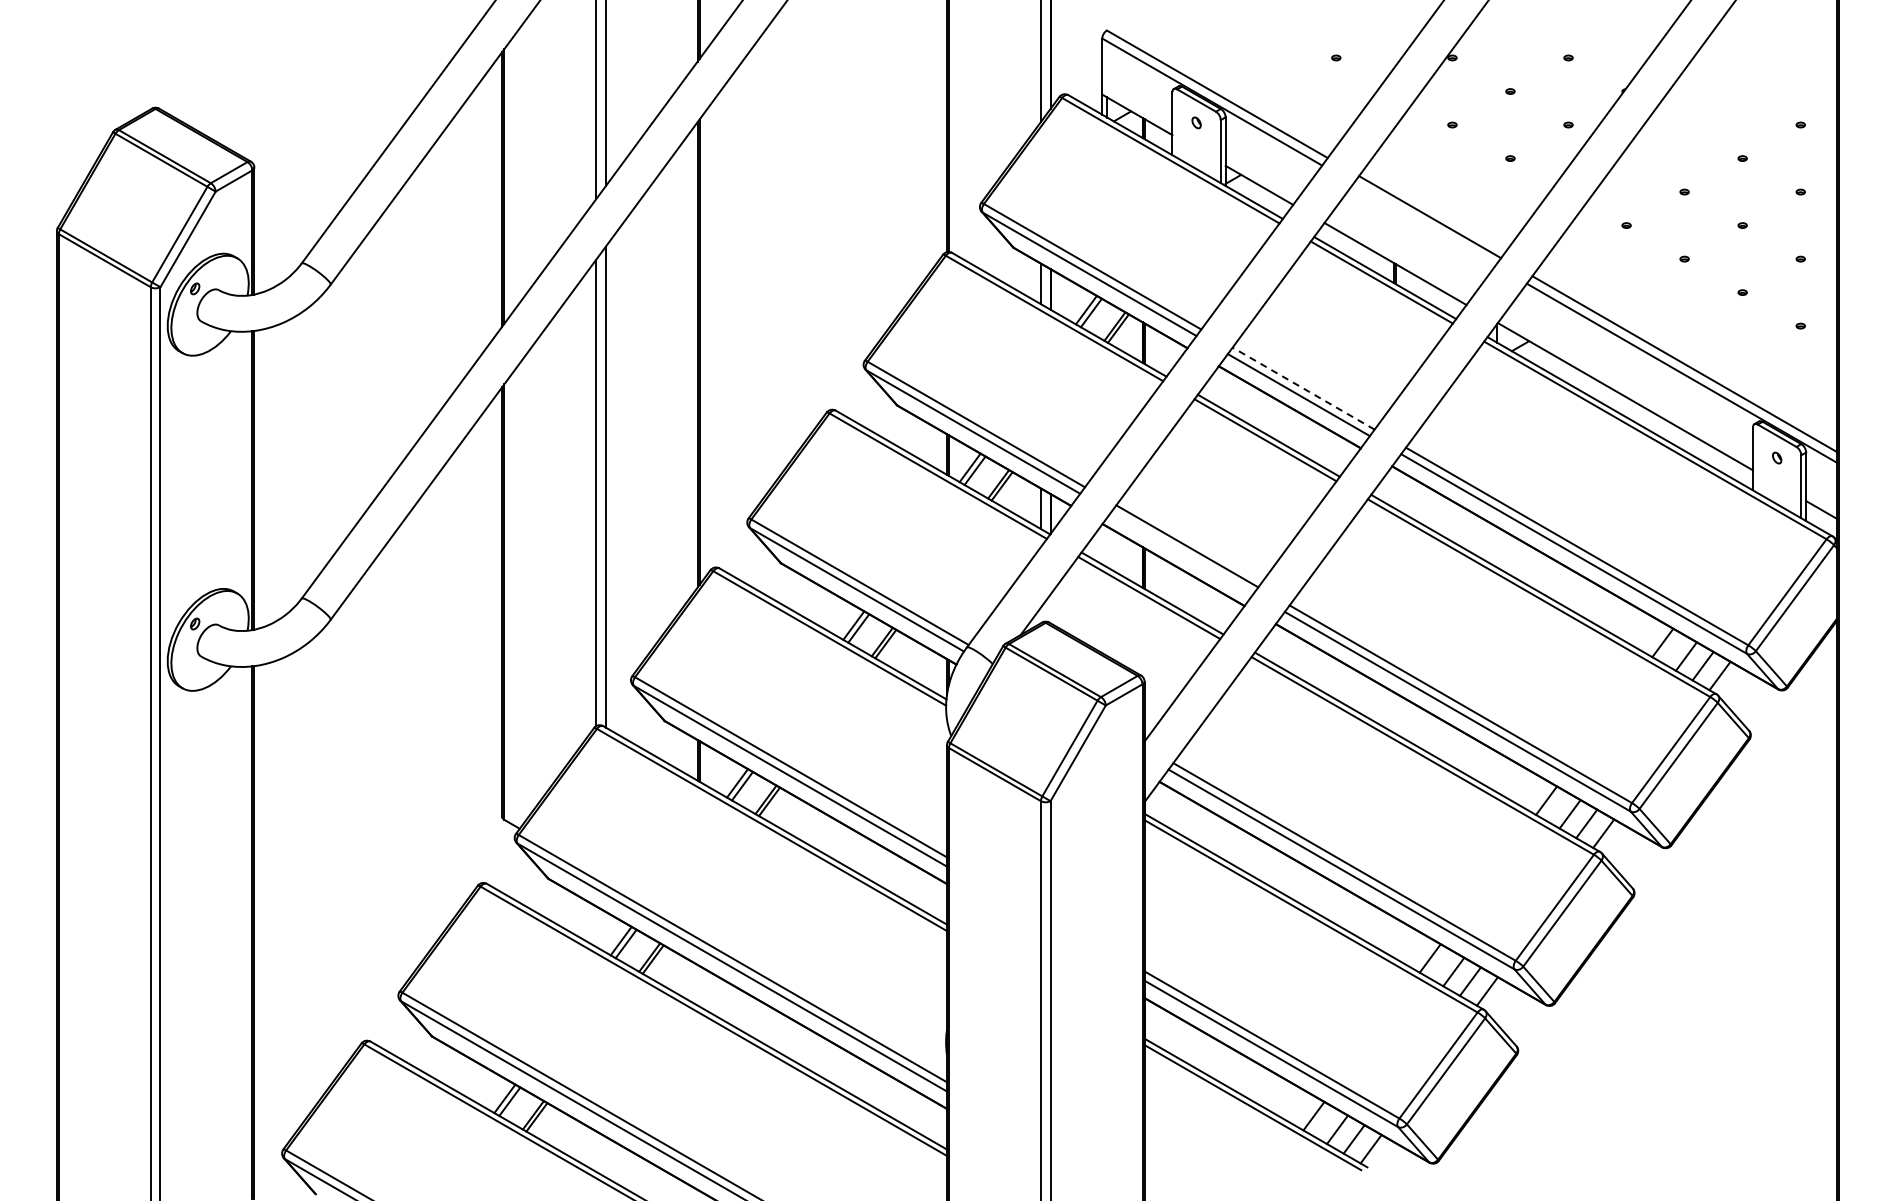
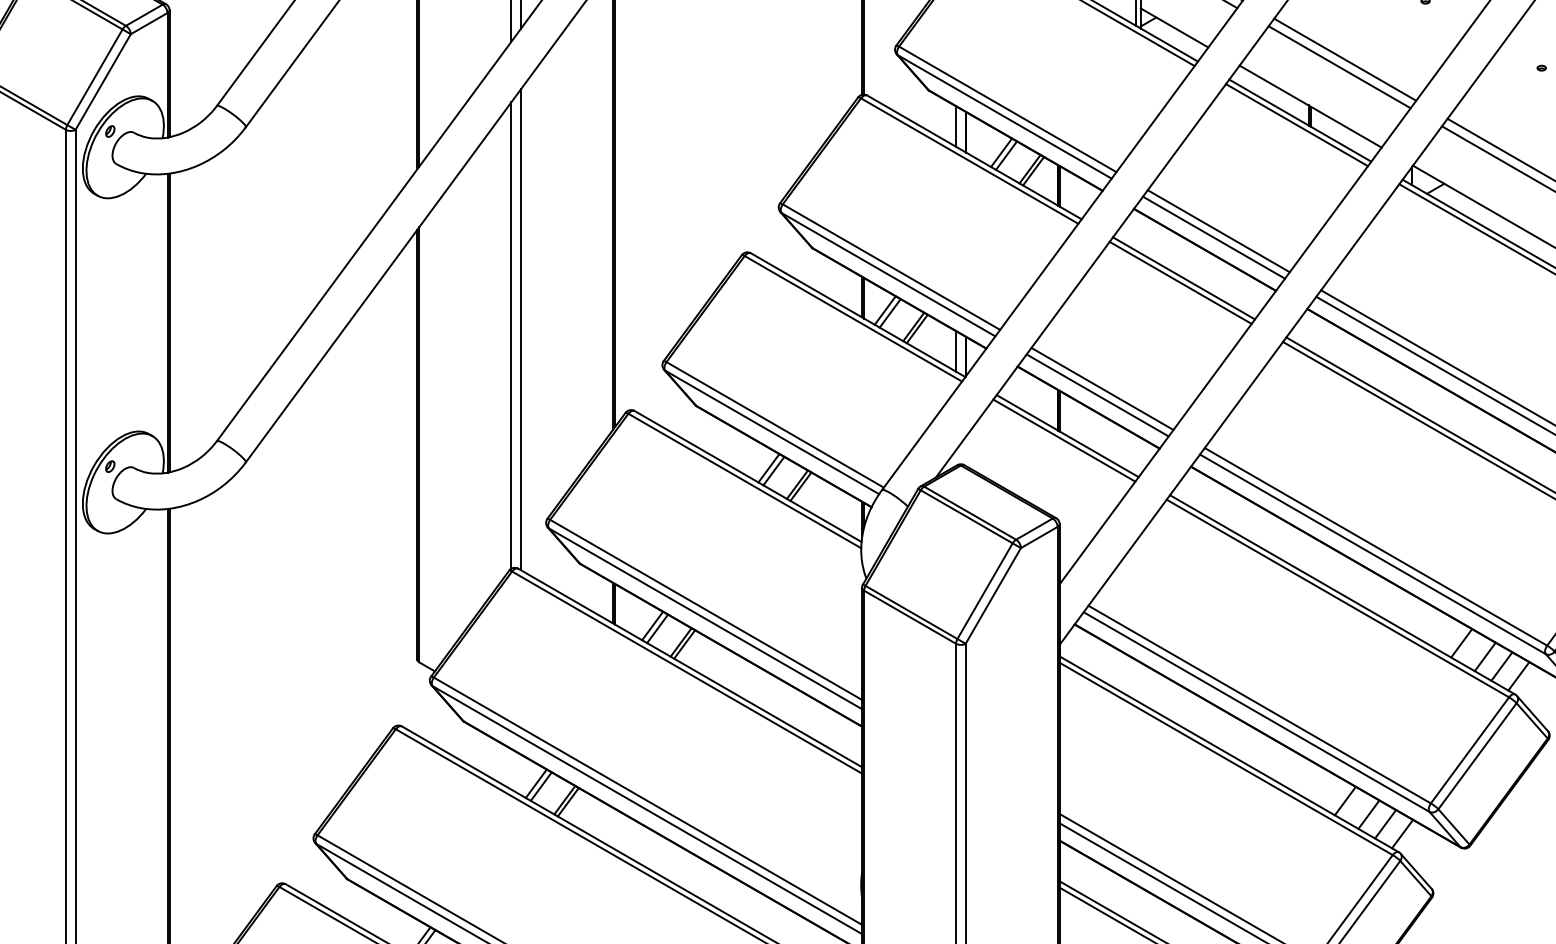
line: (1424, 224) -> (1339, 67), added
line: (1303, 388) -> (1218, 231), dashed -> solid
line: (1182, 552) -> (1097, 395), added

